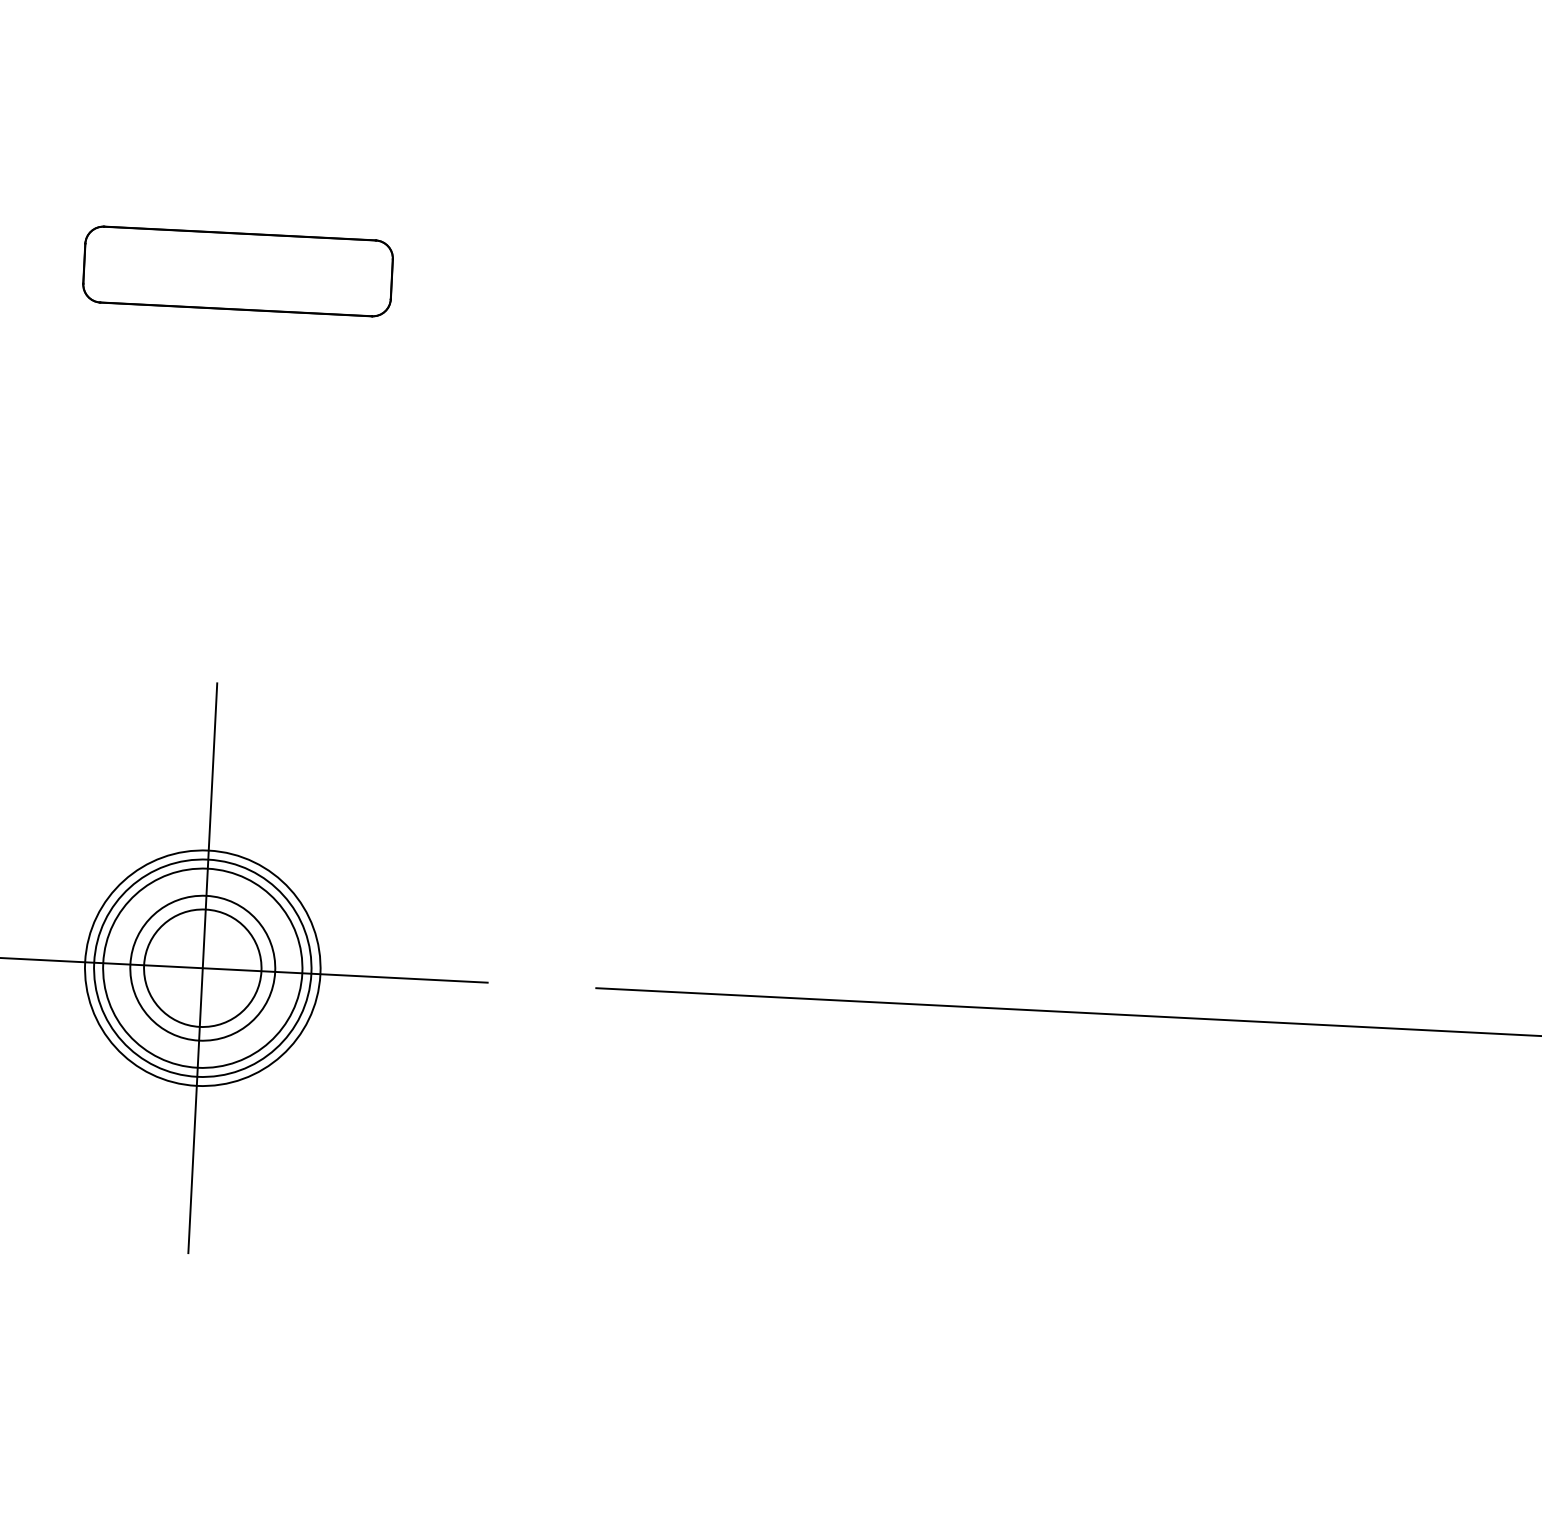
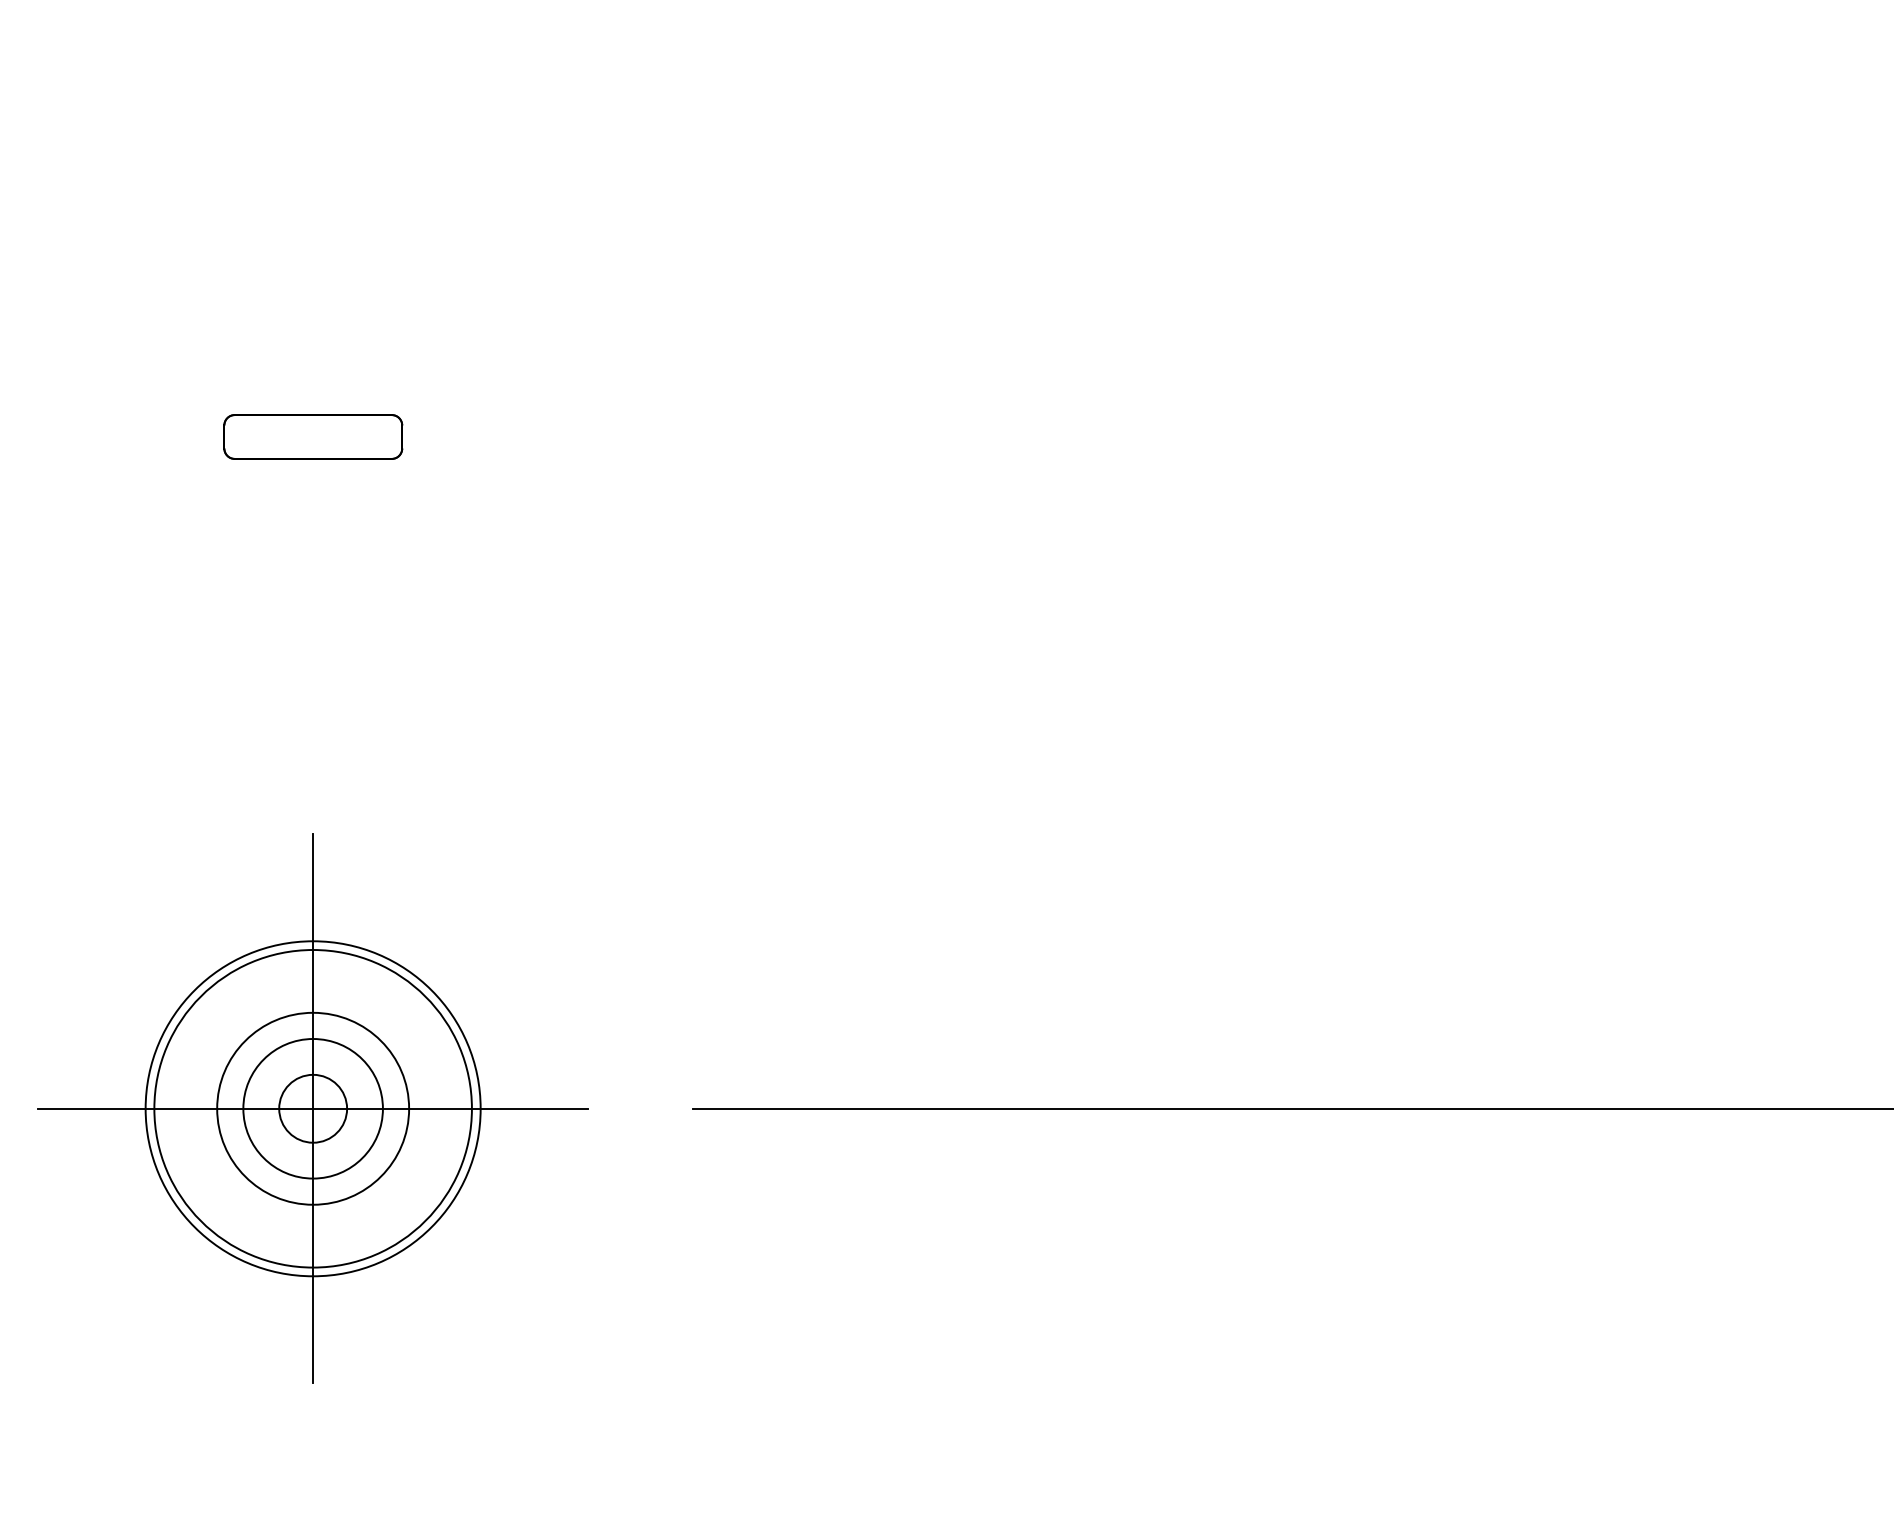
part: (238, 270) -> (313, 436), size x0.6
circle: (202, 967) -> (312, 1108), size x0.6
circle: (202, 967) -> (312, 1108), size x1.4
circle: (202, 967) -> (312, 1108), size x1.6

